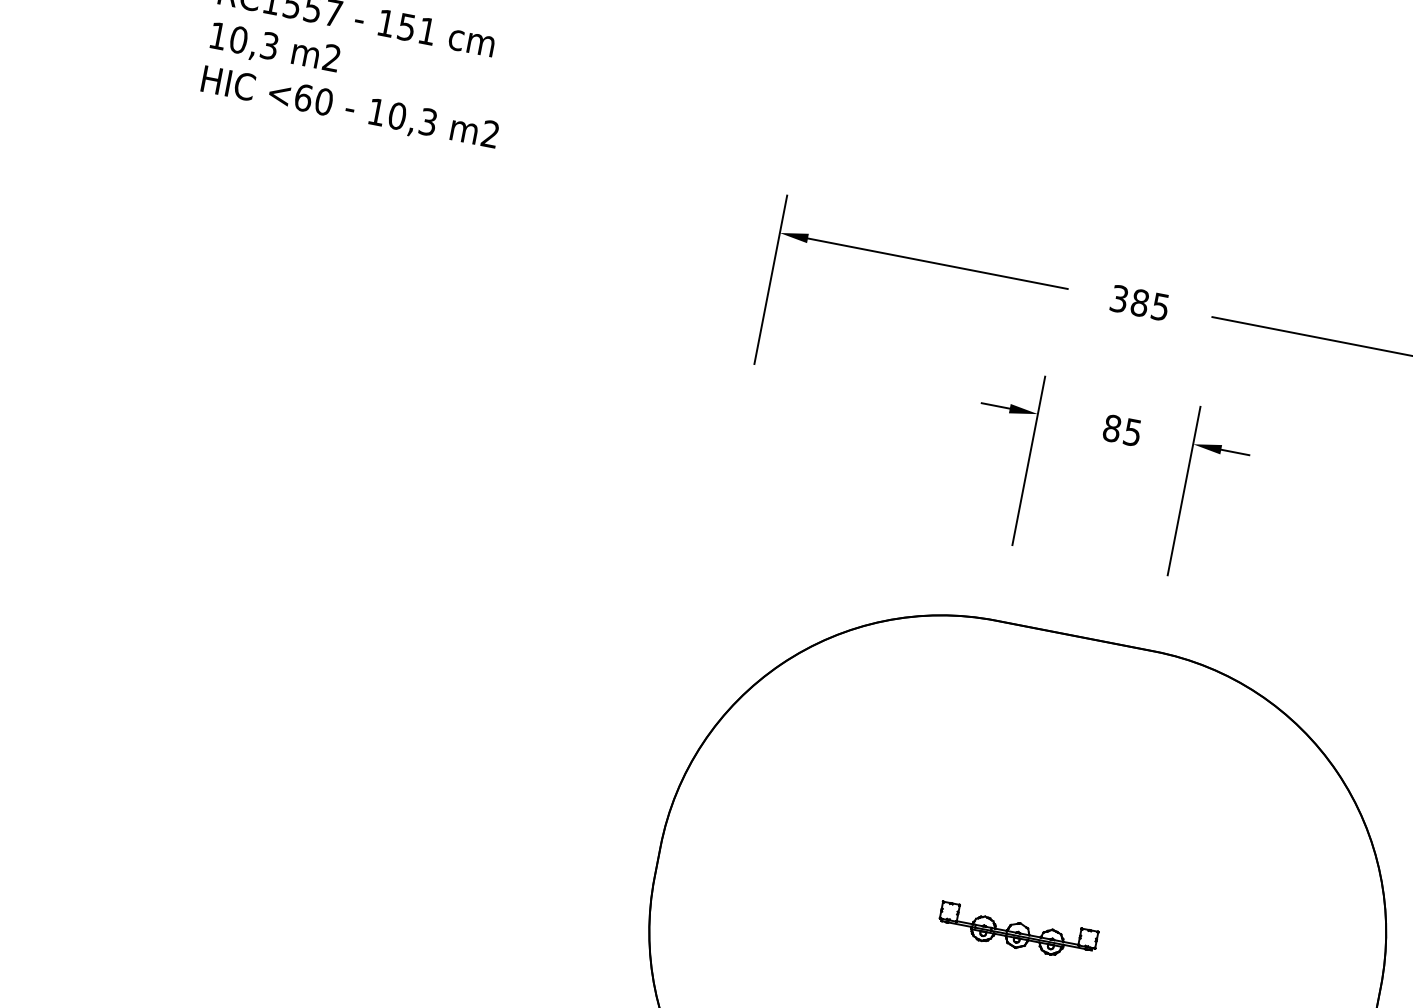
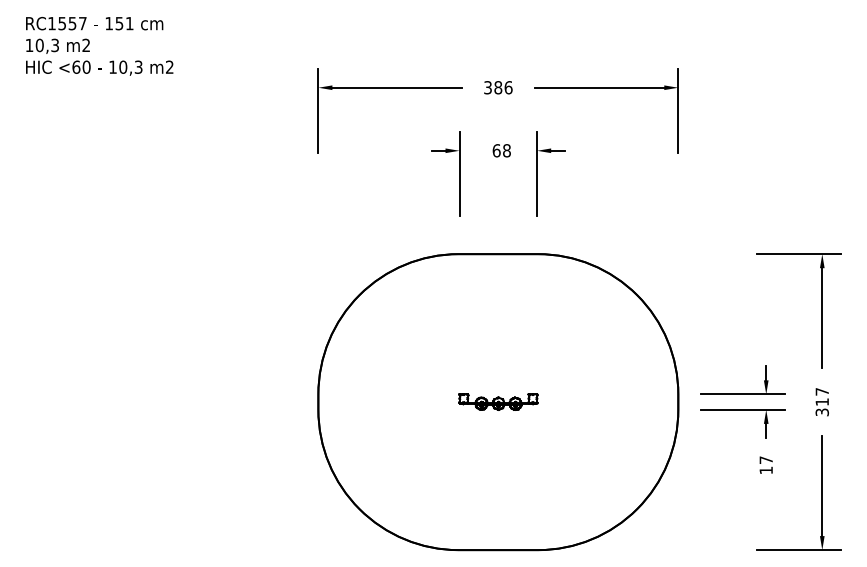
text: (1160, 306) -> (508, 87), 385 -> 386
text: (1121, 429) -> (501, 150), 85 -> 68

